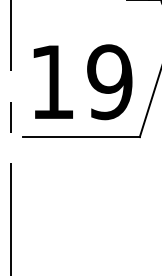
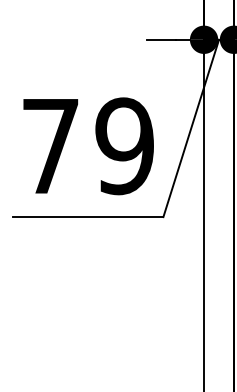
text: (52, 82) -> (50, 146), 19 -> 79

